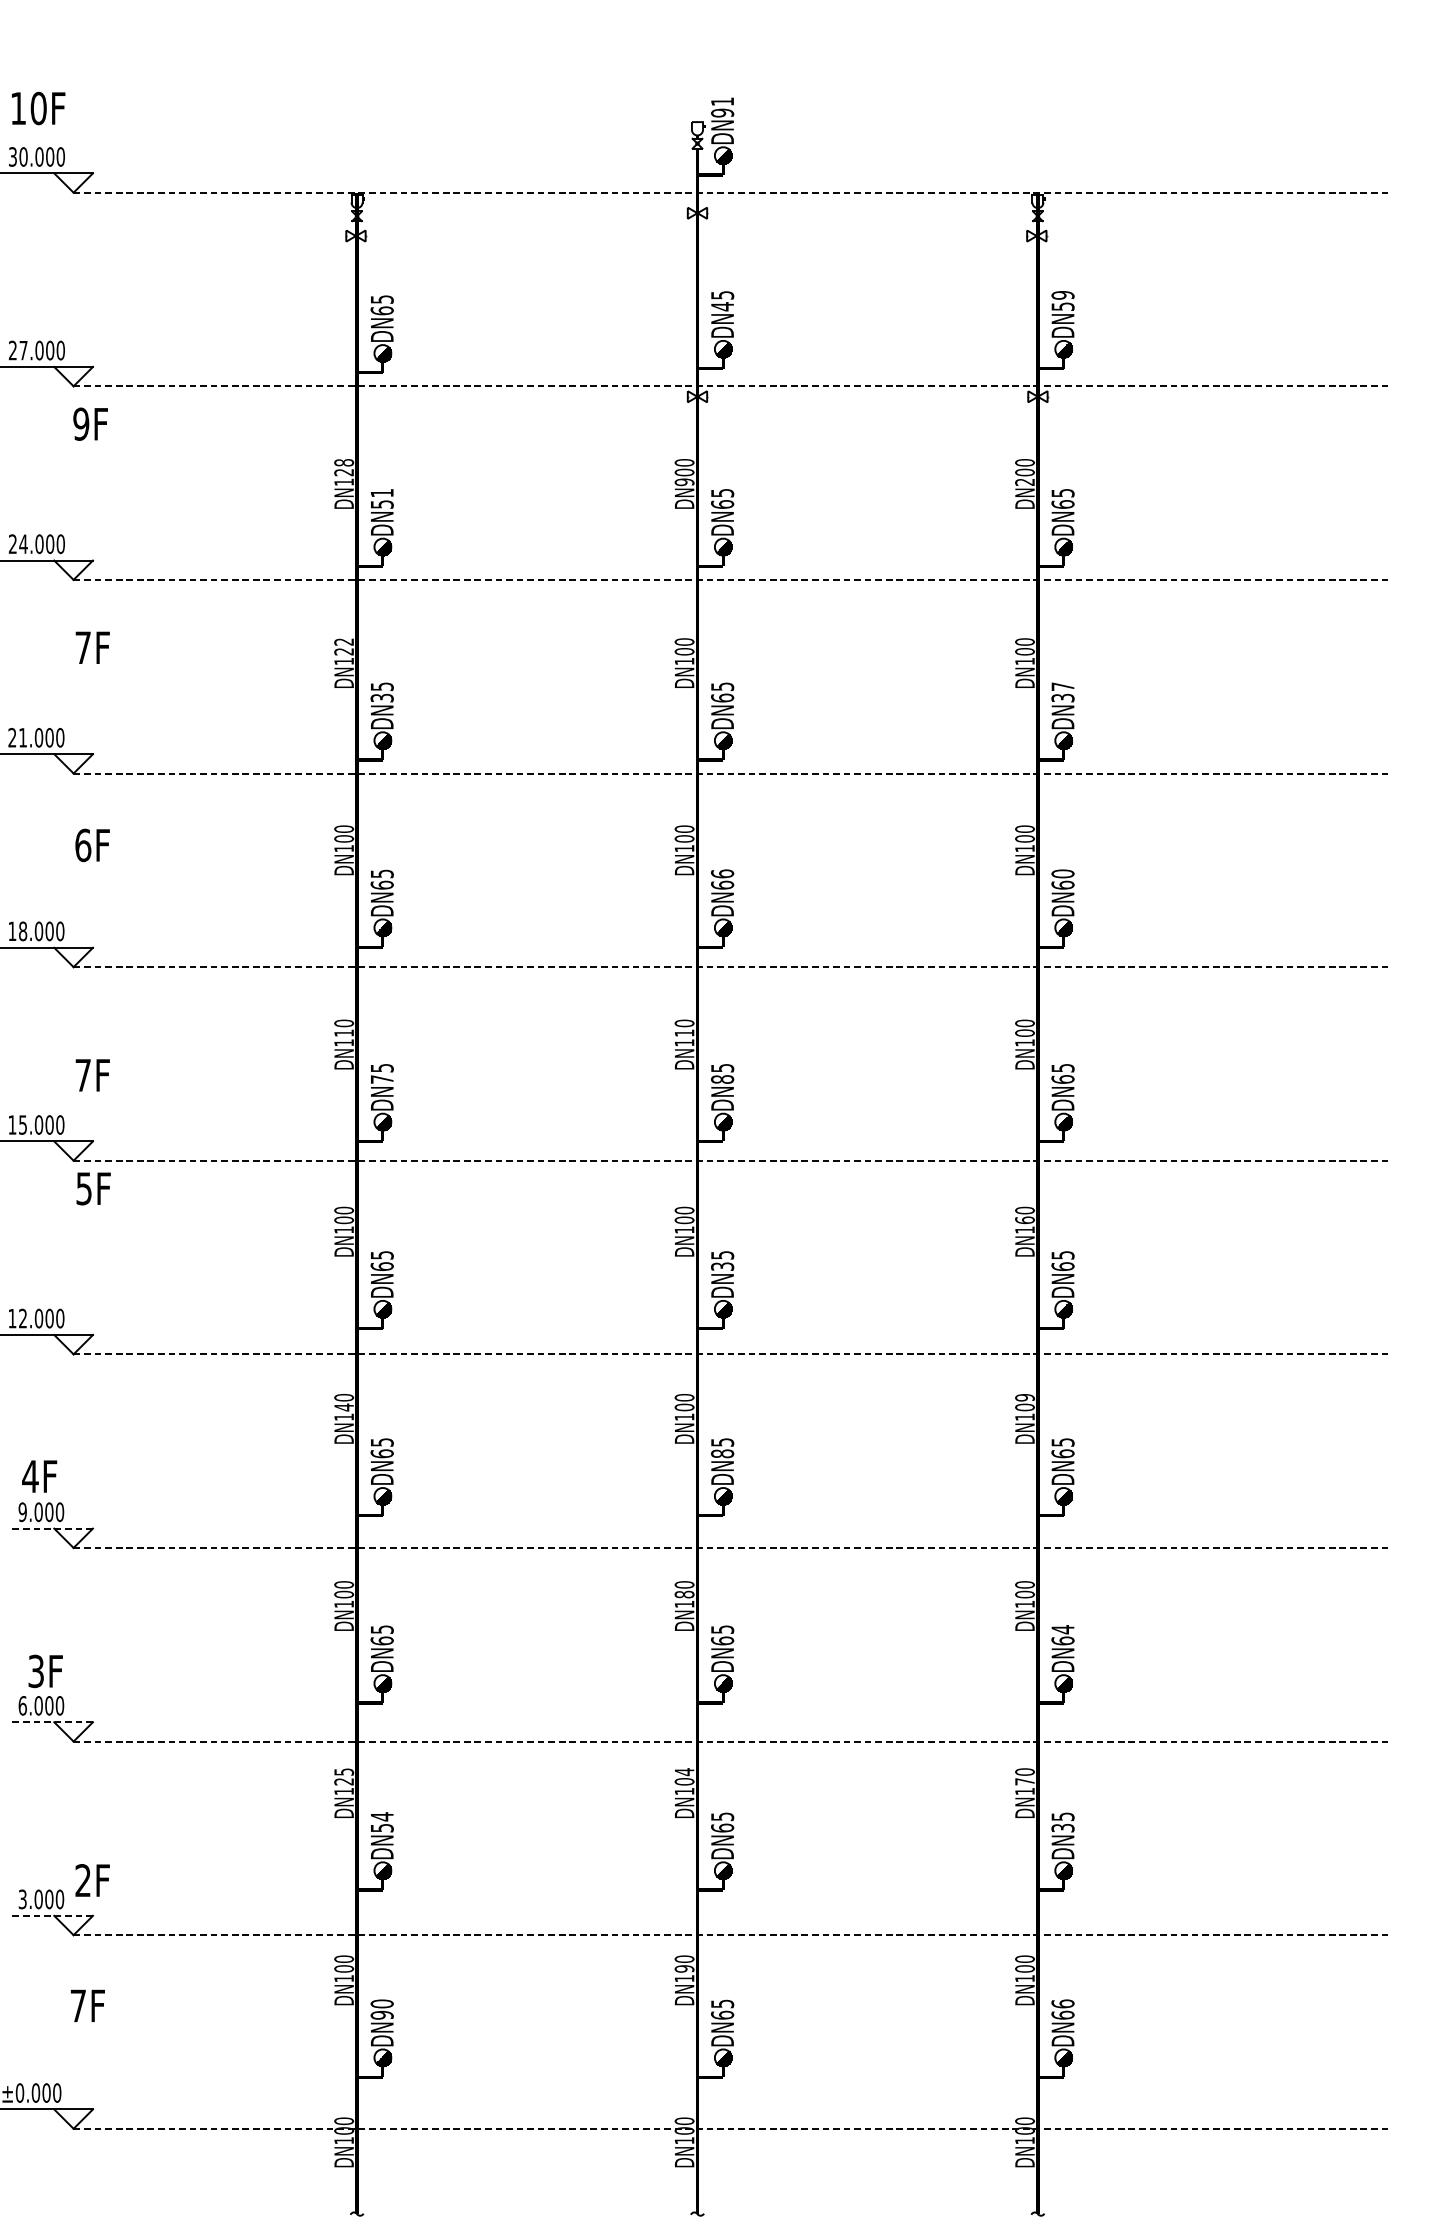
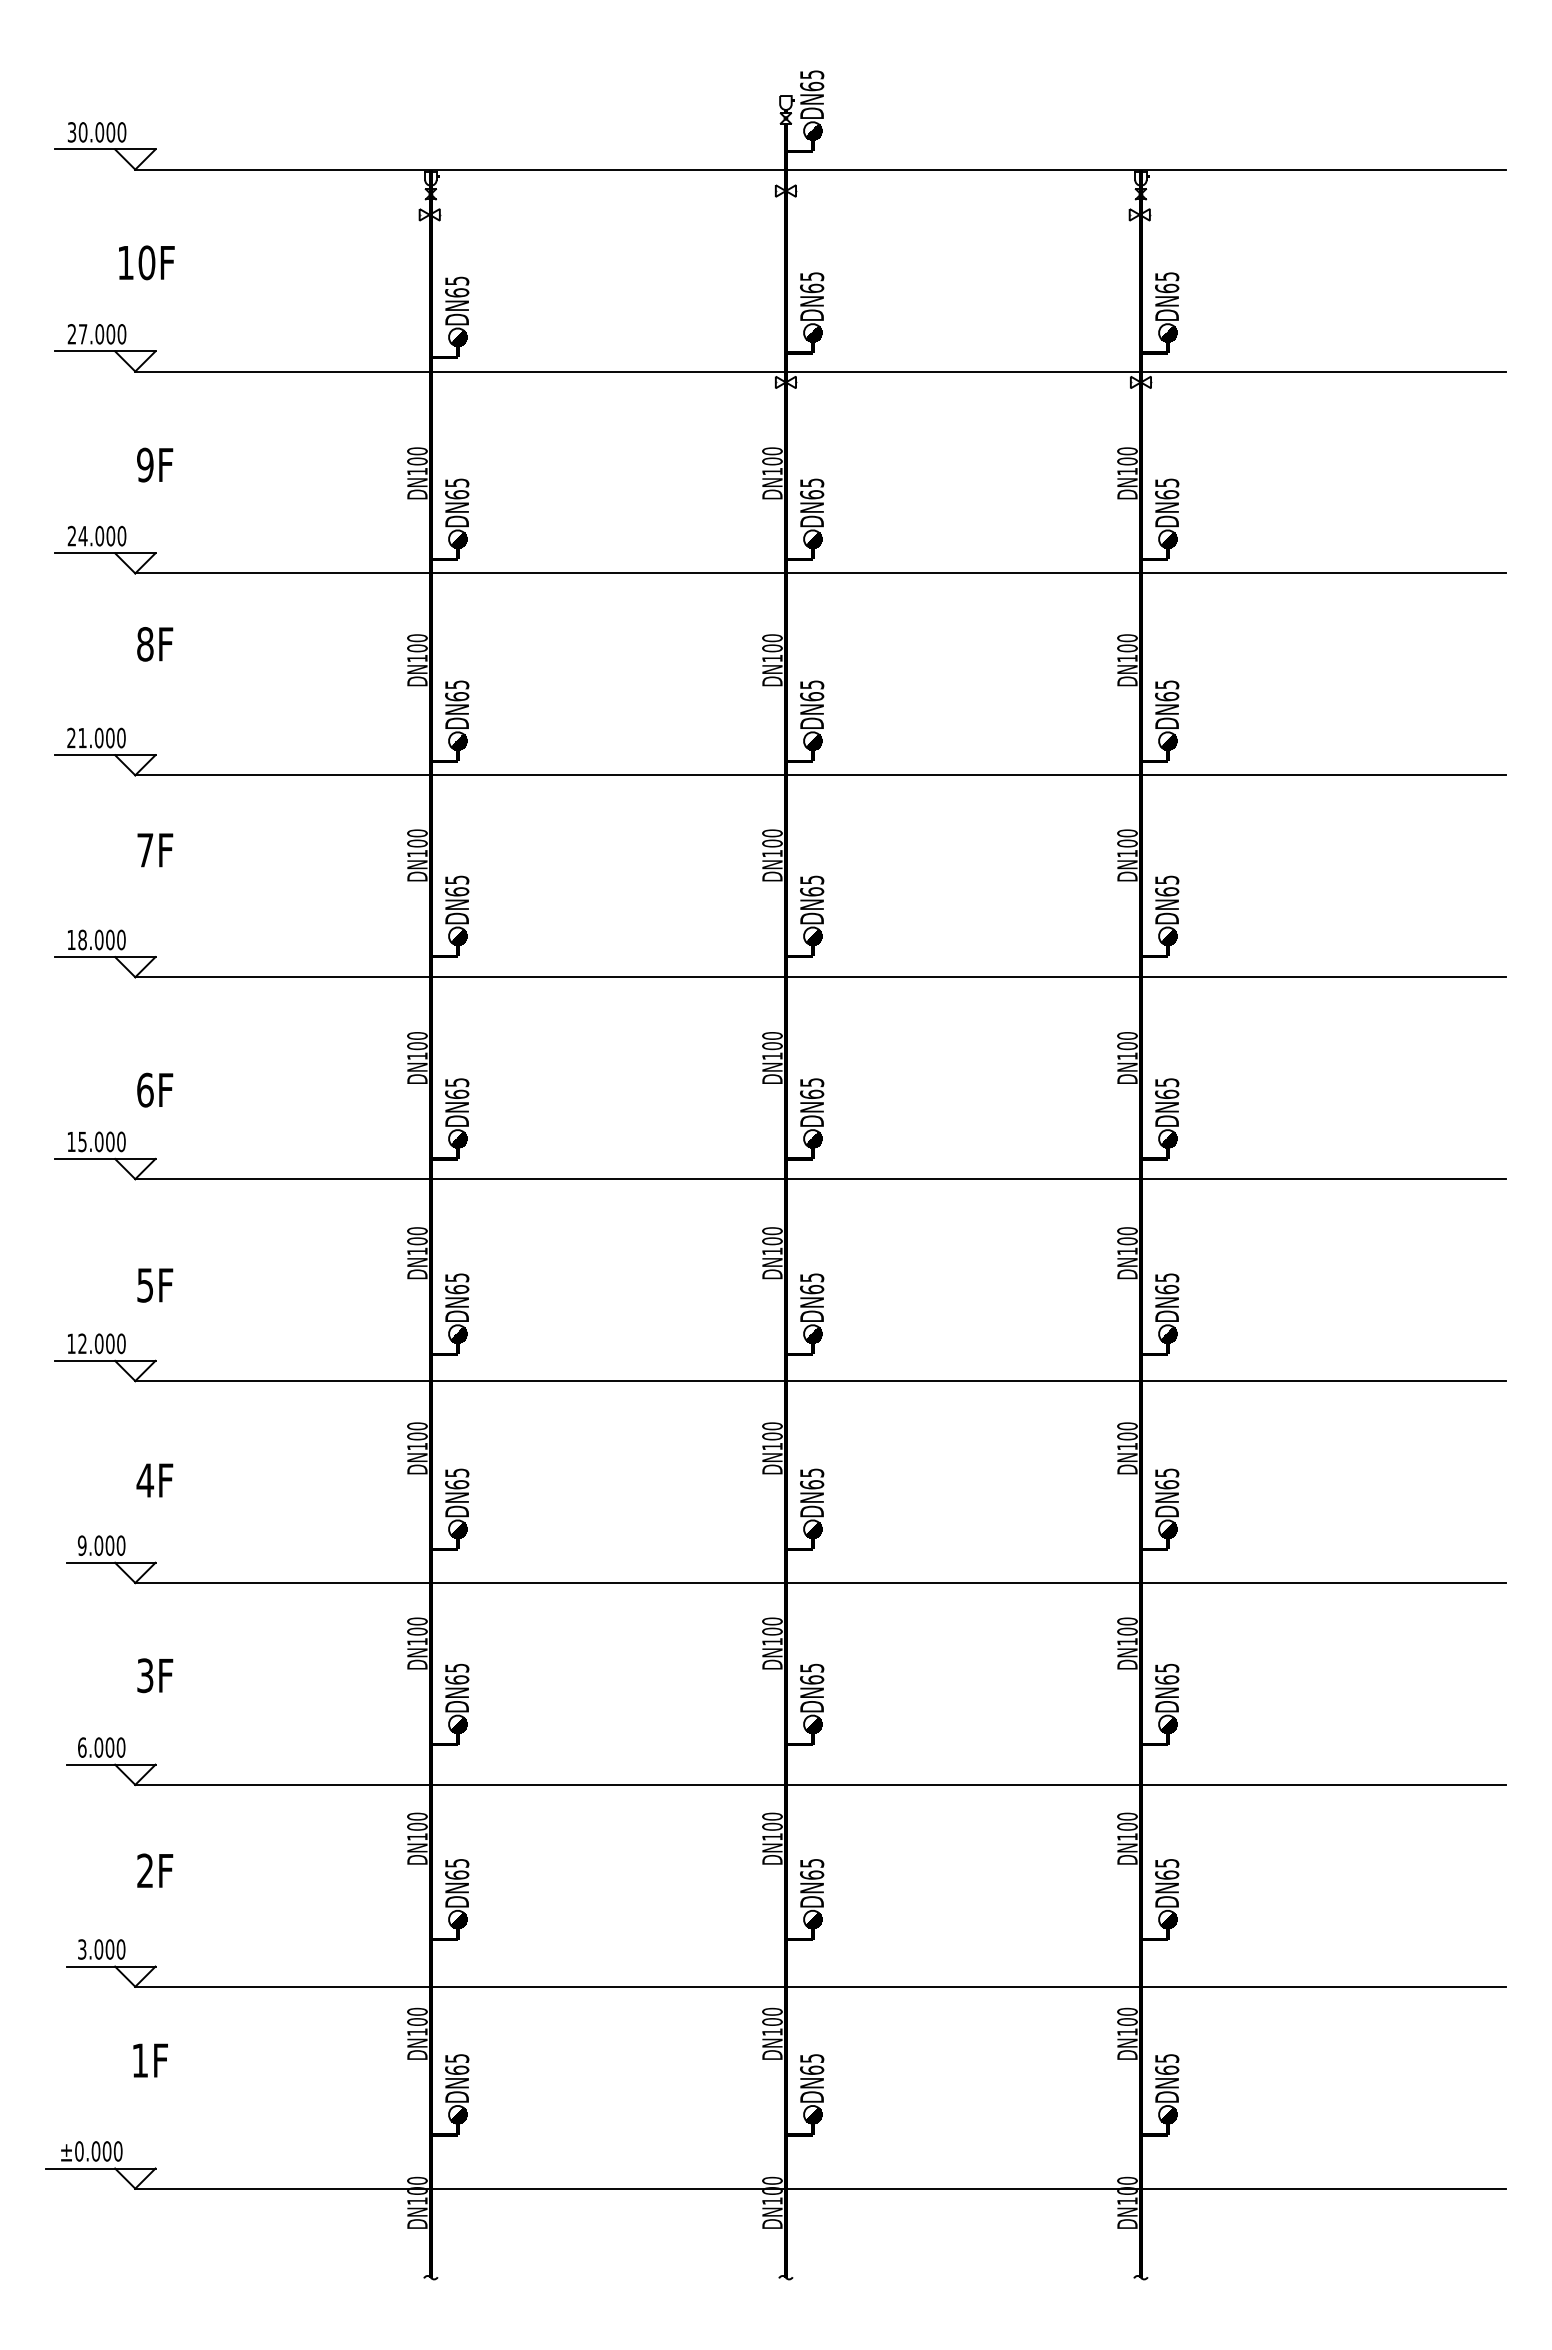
text: (722, 107) -> (812, 80), DN91 -> DN65
text: (38, 108) -> (146, 262), moved
line: (730, 192) -> (820, 169), dashed -> solid
text: (1063, 300) -> (1167, 282), DN59 -> DN65
text: (722, 306) -> (812, 288), DN45 -> DN65
line: (730, 386) -> (820, 371), dashed -> solid
text: (91, 423) -> (155, 464), moved
text: (344, 467) -> (417, 456), DN128 -> DN100
text: (684, 482) -> (772, 471), DN900 -> DN100
text: (1025, 482) -> (1127, 471), DN200 -> DN100
text: (382, 498) -> (457, 488), DN51 -> DN65
line: (730, 579) -> (820, 573), dashed -> solid
text: (344, 647) -> (417, 643), DN122 -> DN100
text: (83, 648) -> (145, 644), 7F -> 8F
text: (1063, 692) -> (1167, 690), DN37 -> DN65
text: (382, 697) -> (457, 696), DN35 -> DN65
line: (730, 773) -> (820, 775), dashed -> solid
text: (83, 845) -> (145, 850), 6F -> 7F
text: (722, 873) -> (812, 879), DN66 -> DN65
text: (1063, 873) -> (1167, 879), DN60 -> DN65
line: (730, 967) -> (820, 977), dashed -> solid
text: (344, 1033) -> (417, 1046), DN110 -> DN100
text: (684, 1033) -> (772, 1046), DN110 -> DN100
text: (83, 1074) -> (145, 1089), 7F -> 6F
text: (382, 1078) -> (457, 1093), DN75 -> DN65
text: (722, 1079) -> (812, 1094), DN85 -> DN65
line: (730, 1161) -> (820, 1179), dashed -> solid
text: (93, 1188) -> (155, 1285), moved
text: (1025, 1220) -> (1127, 1241), DN160 -> DN100
text: (722, 1266) -> (812, 1289), DN35 -> DN65
line: (730, 1354) -> (820, 1381), dashed -> solid
text: (1025, 1397) -> (1127, 1426), DN109 -> DN100
text: (344, 1407) -> (417, 1436), DN140 -> DN100
text: (722, 1453) -> (812, 1484), DN85 -> DN65
text: (39, 1476) -> (154, 1480), moved
line: (50, 1528) -> (111, 1562), dashed -> solid
line: (730, 1547) -> (820, 1582), dashed -> solid
text: (684, 1594) -> (772, 1631), DN180 -> DN100
text: (1063, 1629) -> (1167, 1668), DN64 -> DN65
text: (45, 1671) -> (155, 1675), moved
line: (50, 1722) -> (111, 1764), dashed -> solid
line: (730, 1741) -> (820, 1784), dashed -> solid
text: (684, 1771) -> (772, 1816), DN104 -> DN100
text: (344, 1776) -> (417, 1821), DN125 -> DN100
text: (1025, 1781) -> (1127, 1826), DN170 -> DN100
text: (382, 1821) -> (457, 1868), DN54 -> DN65
text: (1063, 1827) -> (1167, 1874), DN35 -> DN65
text: (92, 1880) -> (155, 1870), moved
line: (50, 1915) -> (111, 1966), dashed -> solid
line: (730, 1934) -> (820, 1986), dashed -> solid
text: (684, 1968) -> (772, 2021), DN190 -> DN100
text: (1063, 2003) -> (1167, 2058), DN66 -> DN65
text: (77, 2005) -> (139, 2060), 7F -> 1F
text: (382, 2008) -> (457, 2063), DN90 -> DN65
line: (730, 2128) -> (820, 2188), dashed -> solid

